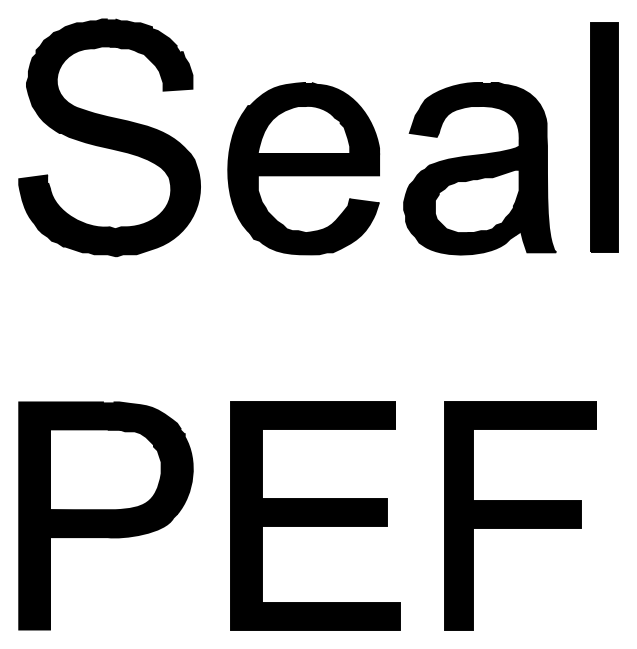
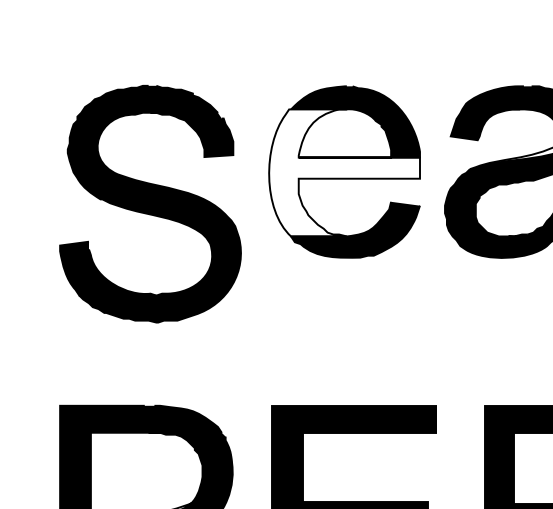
part: (109, 137) -> (150, 203), moved
fill: (303, 169) -> (344, 172), removed

